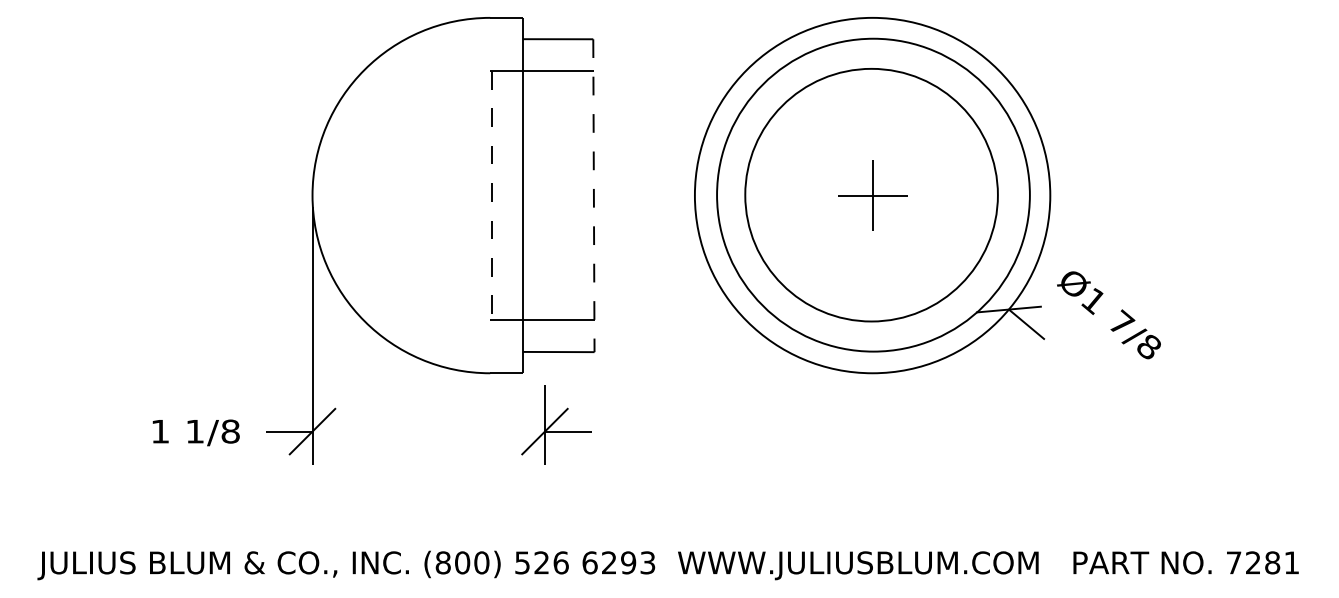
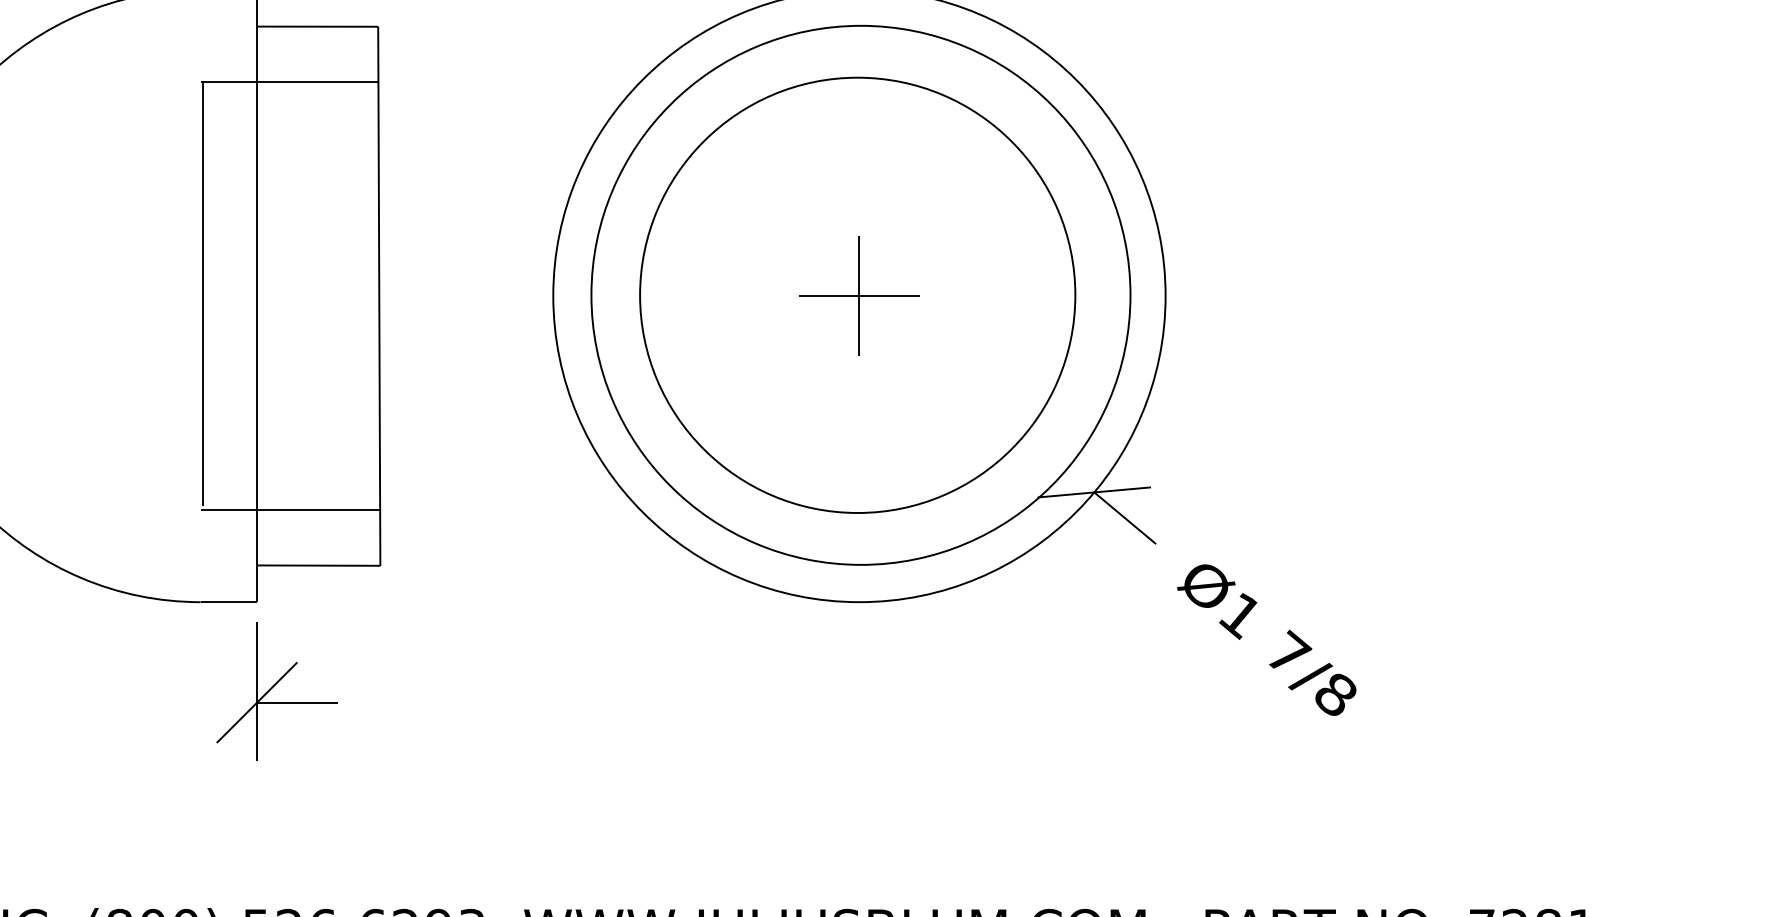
line: (491, 194) -> (202, 294), dashed -> solid
line: (593, 196) -> (378, 297), dashed -> solid
text: (1108, 315) -> (1265, 640), moved
part: (556, 424) -> (276, 690), moved

